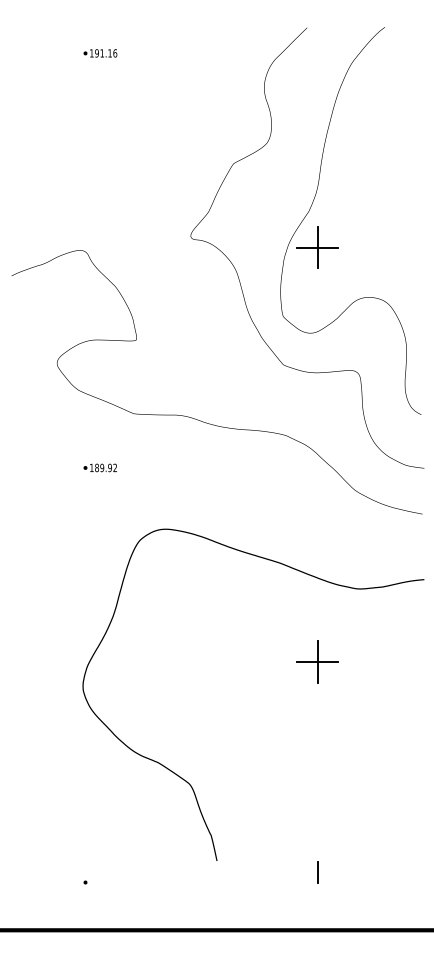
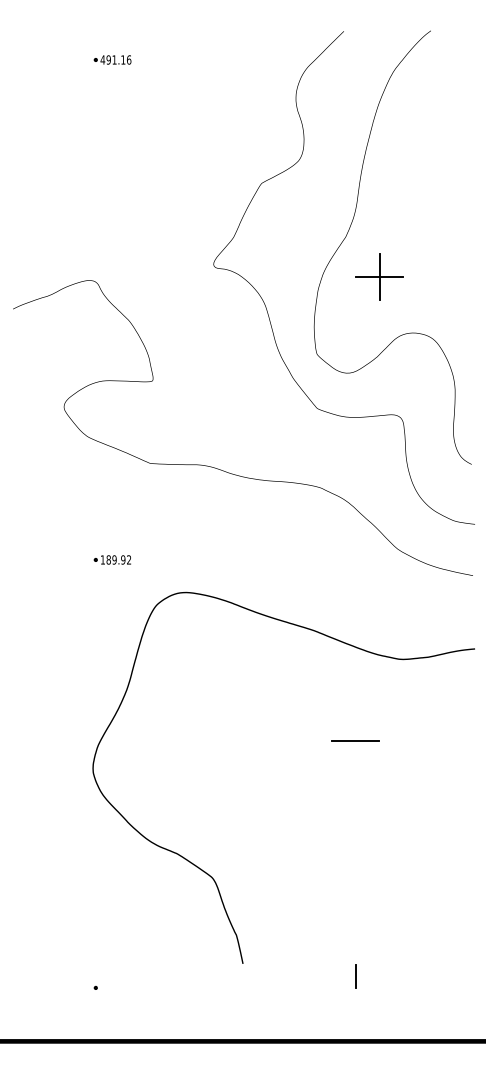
text: (91, 52) -> (102, 59), 191.16 -> 491.16
part: (317, 246) -> (379, 276), moved
part: (99, 467) -> (111, 559), moved
line: (317, 662) -> (355, 741), removed

